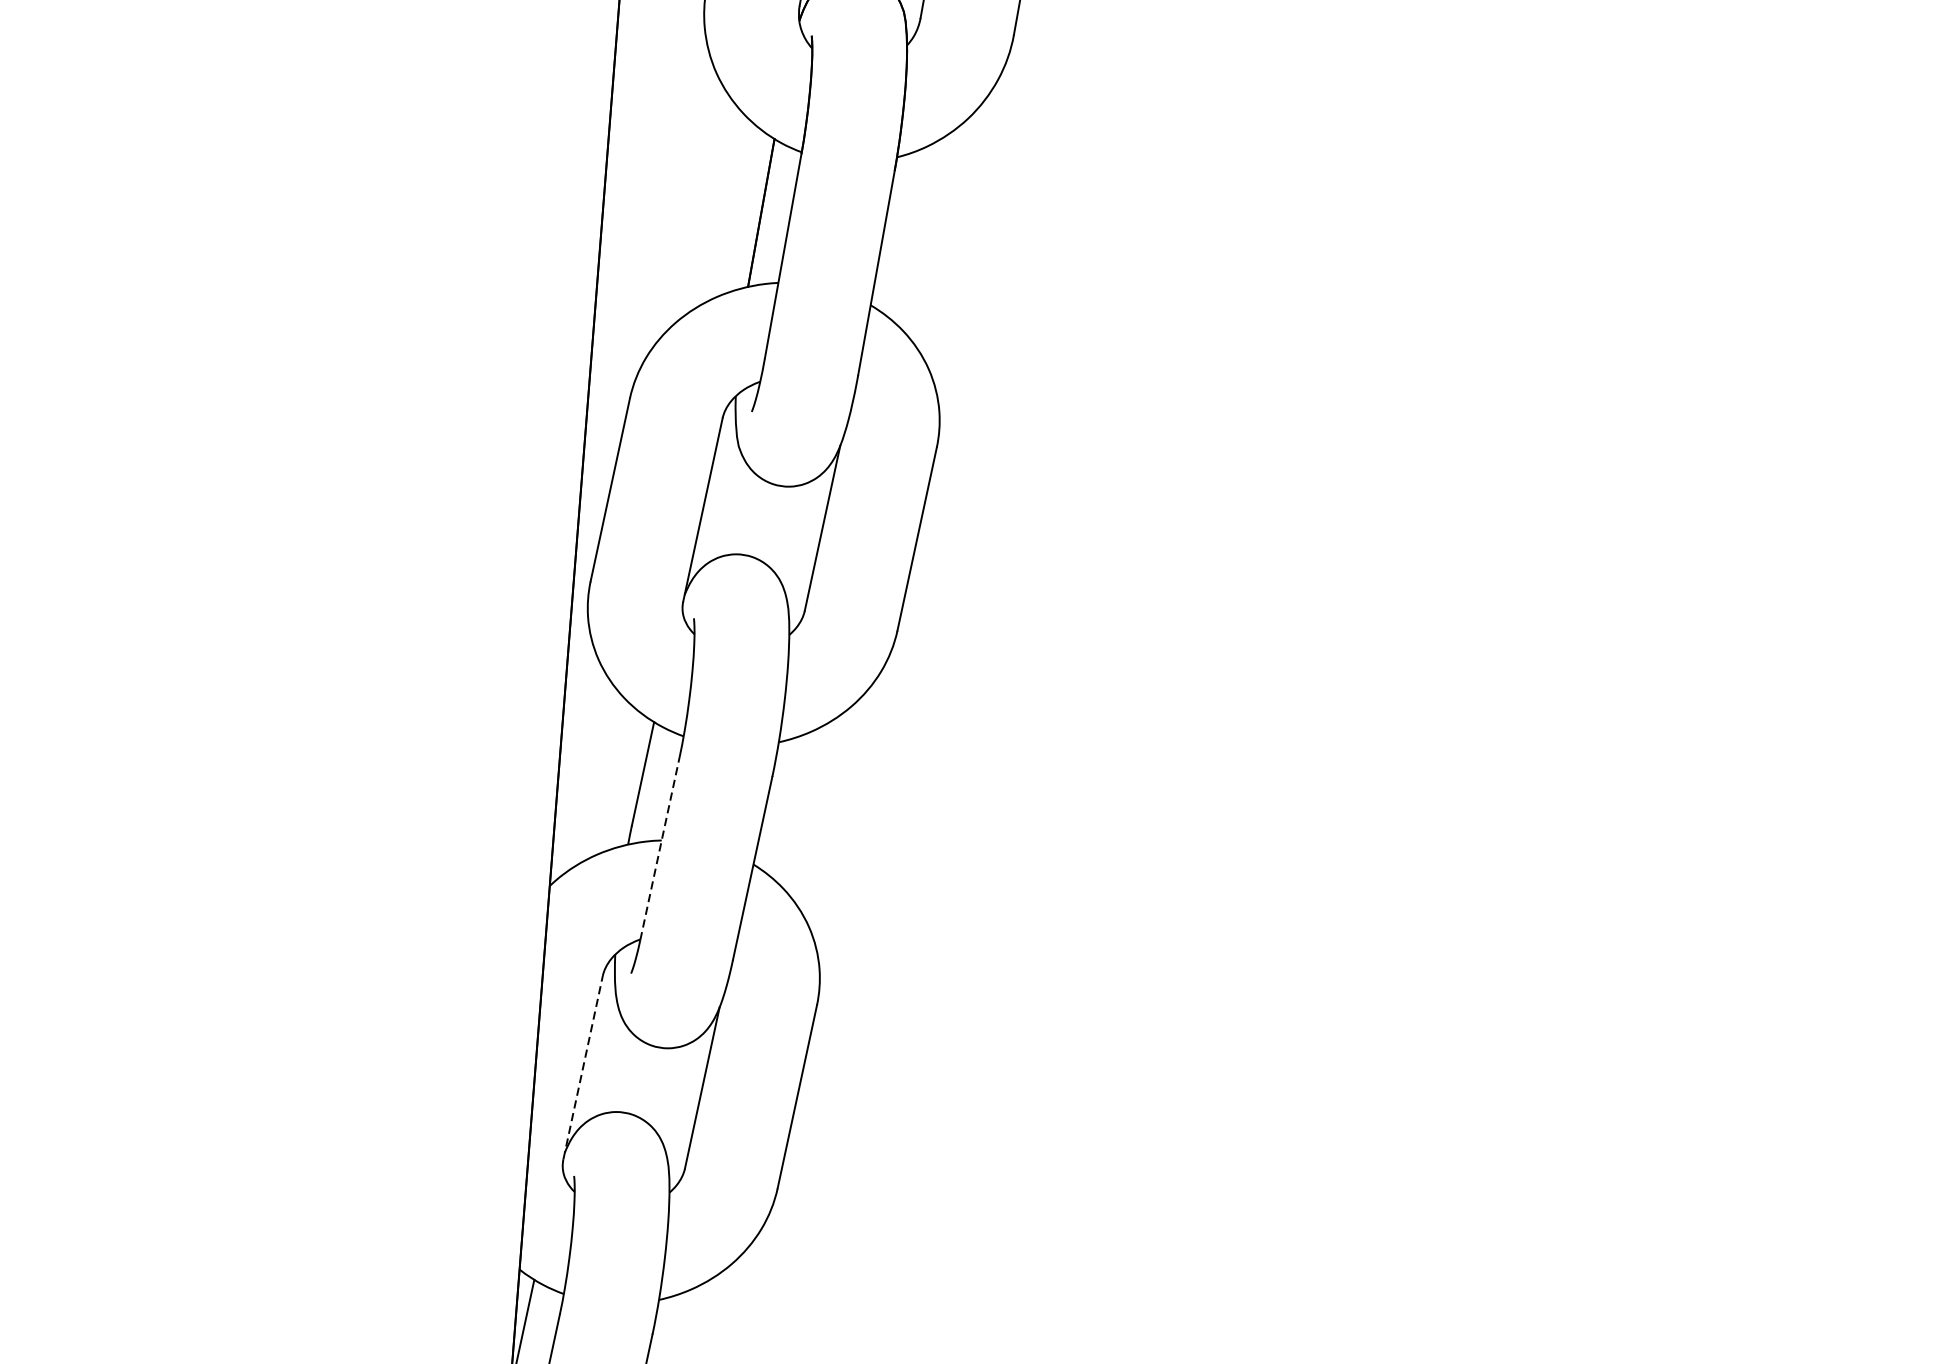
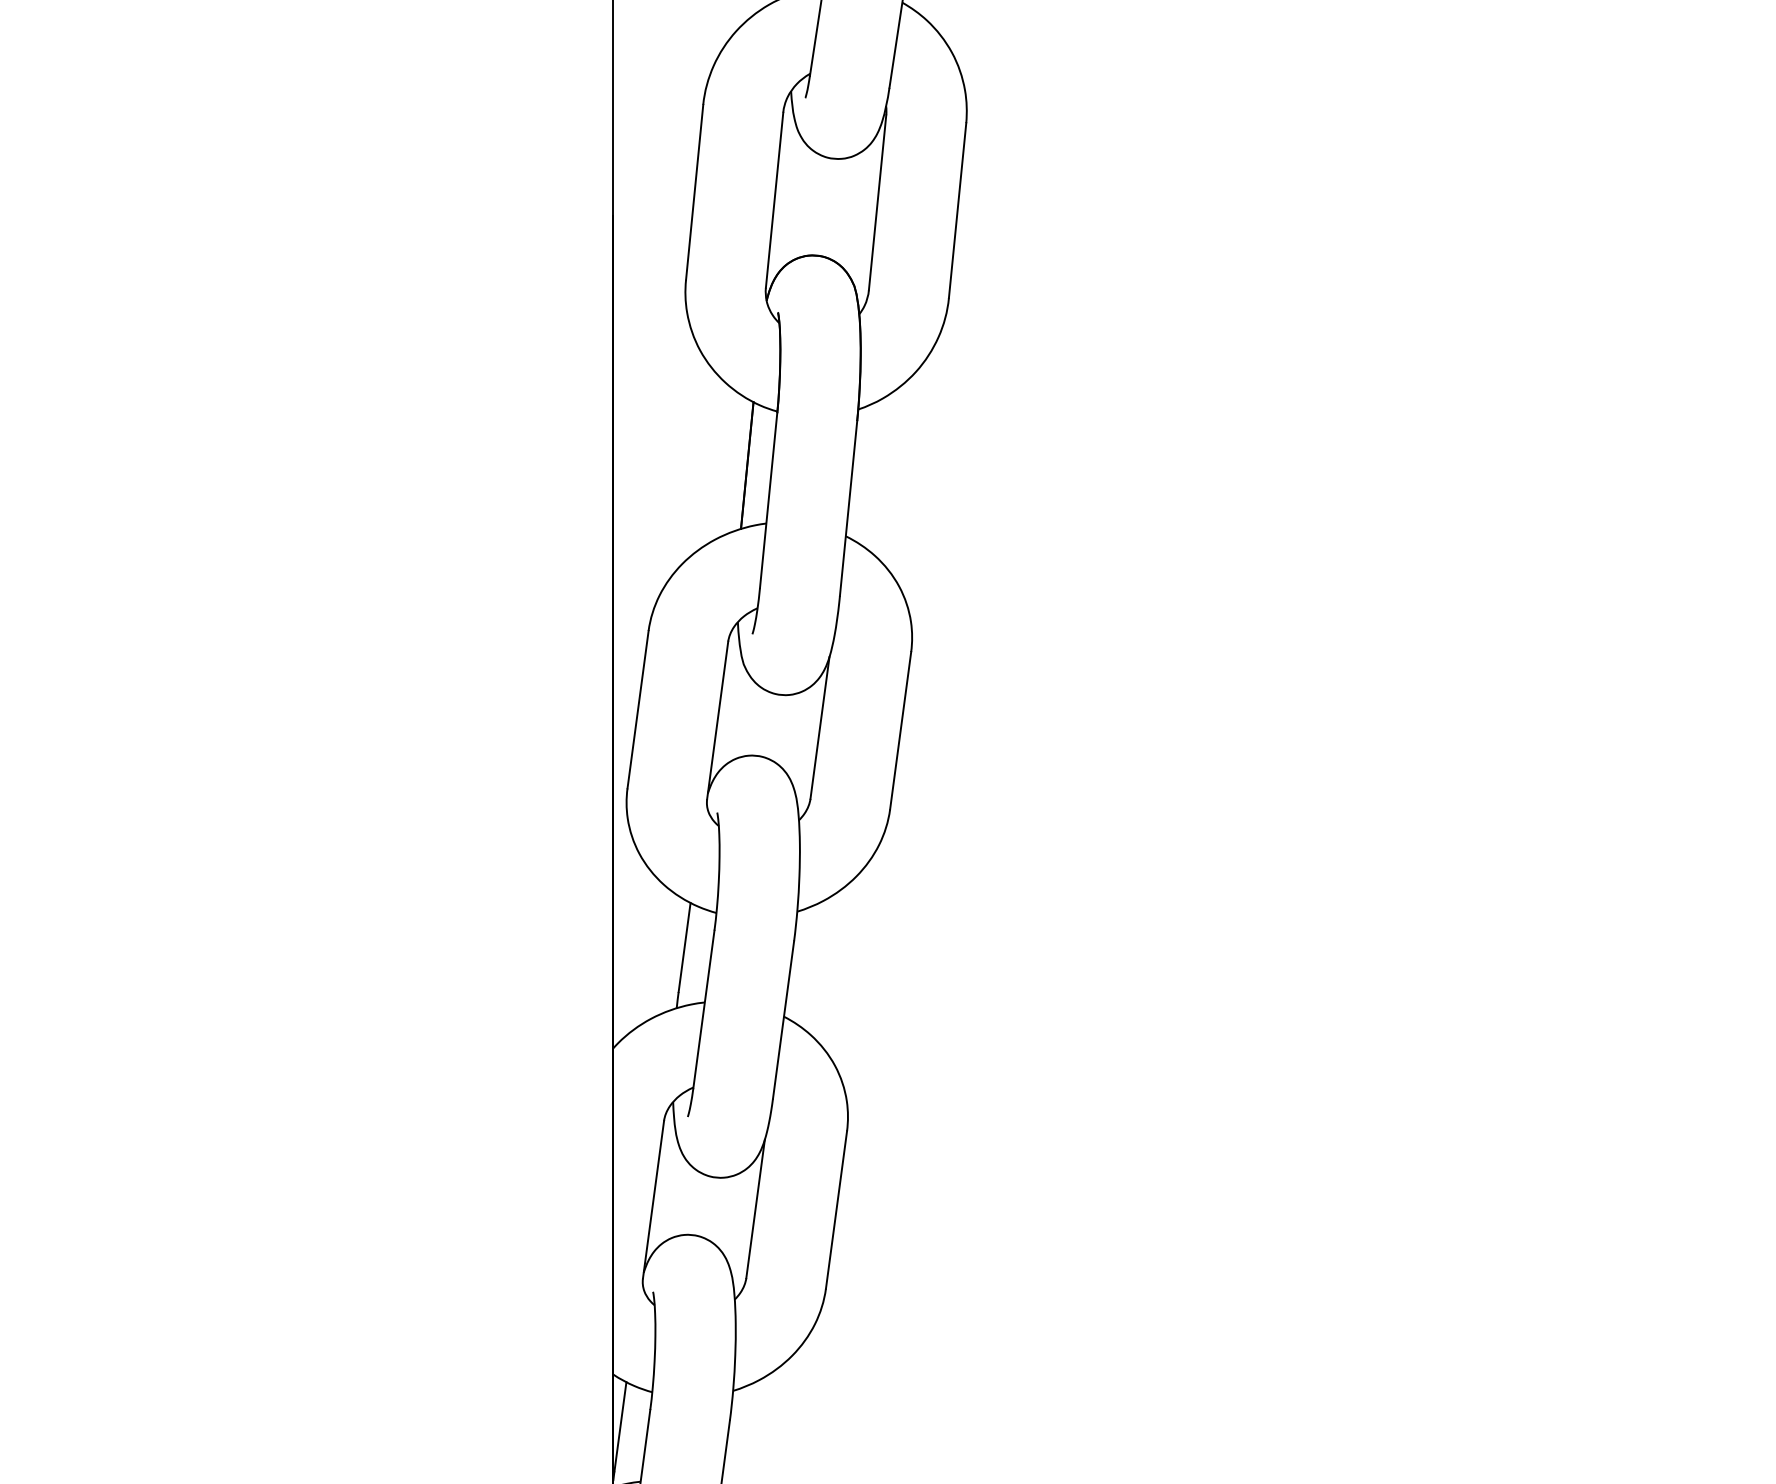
line: (659, 847) -> (703, 1008), dashed -> solid
line: (583, 1067) -> (653, 1199), dashed -> solid

